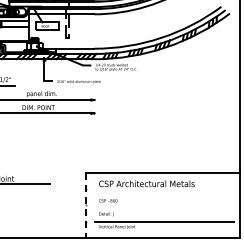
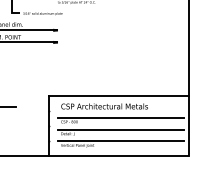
line: (164, 196) -> (120, 117), added
line: (85, 205) -> (48, 126), dashed -> solid
line: (164, 209) -> (120, 129), added

